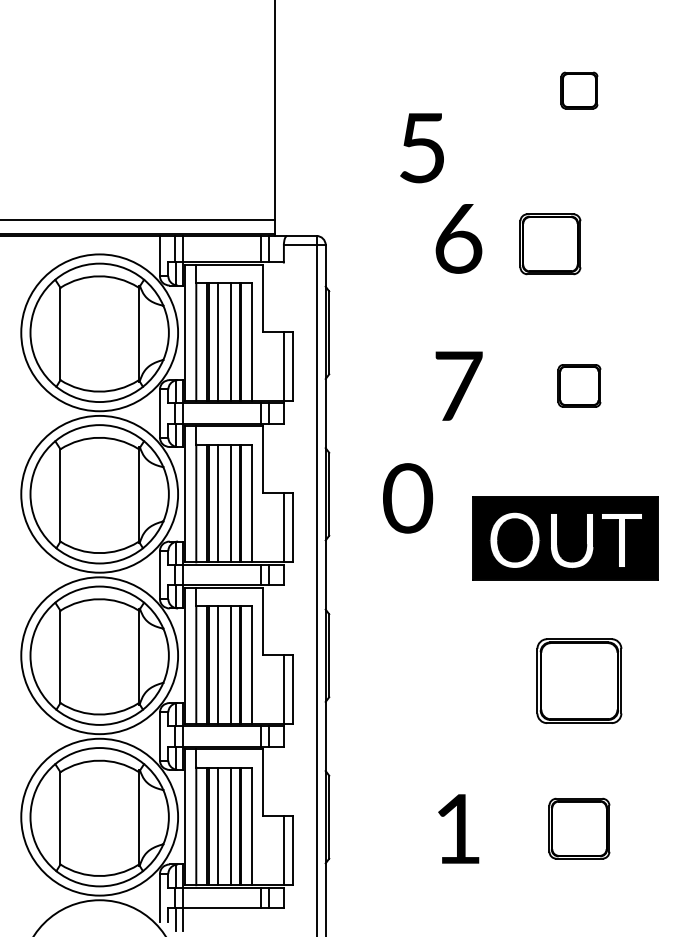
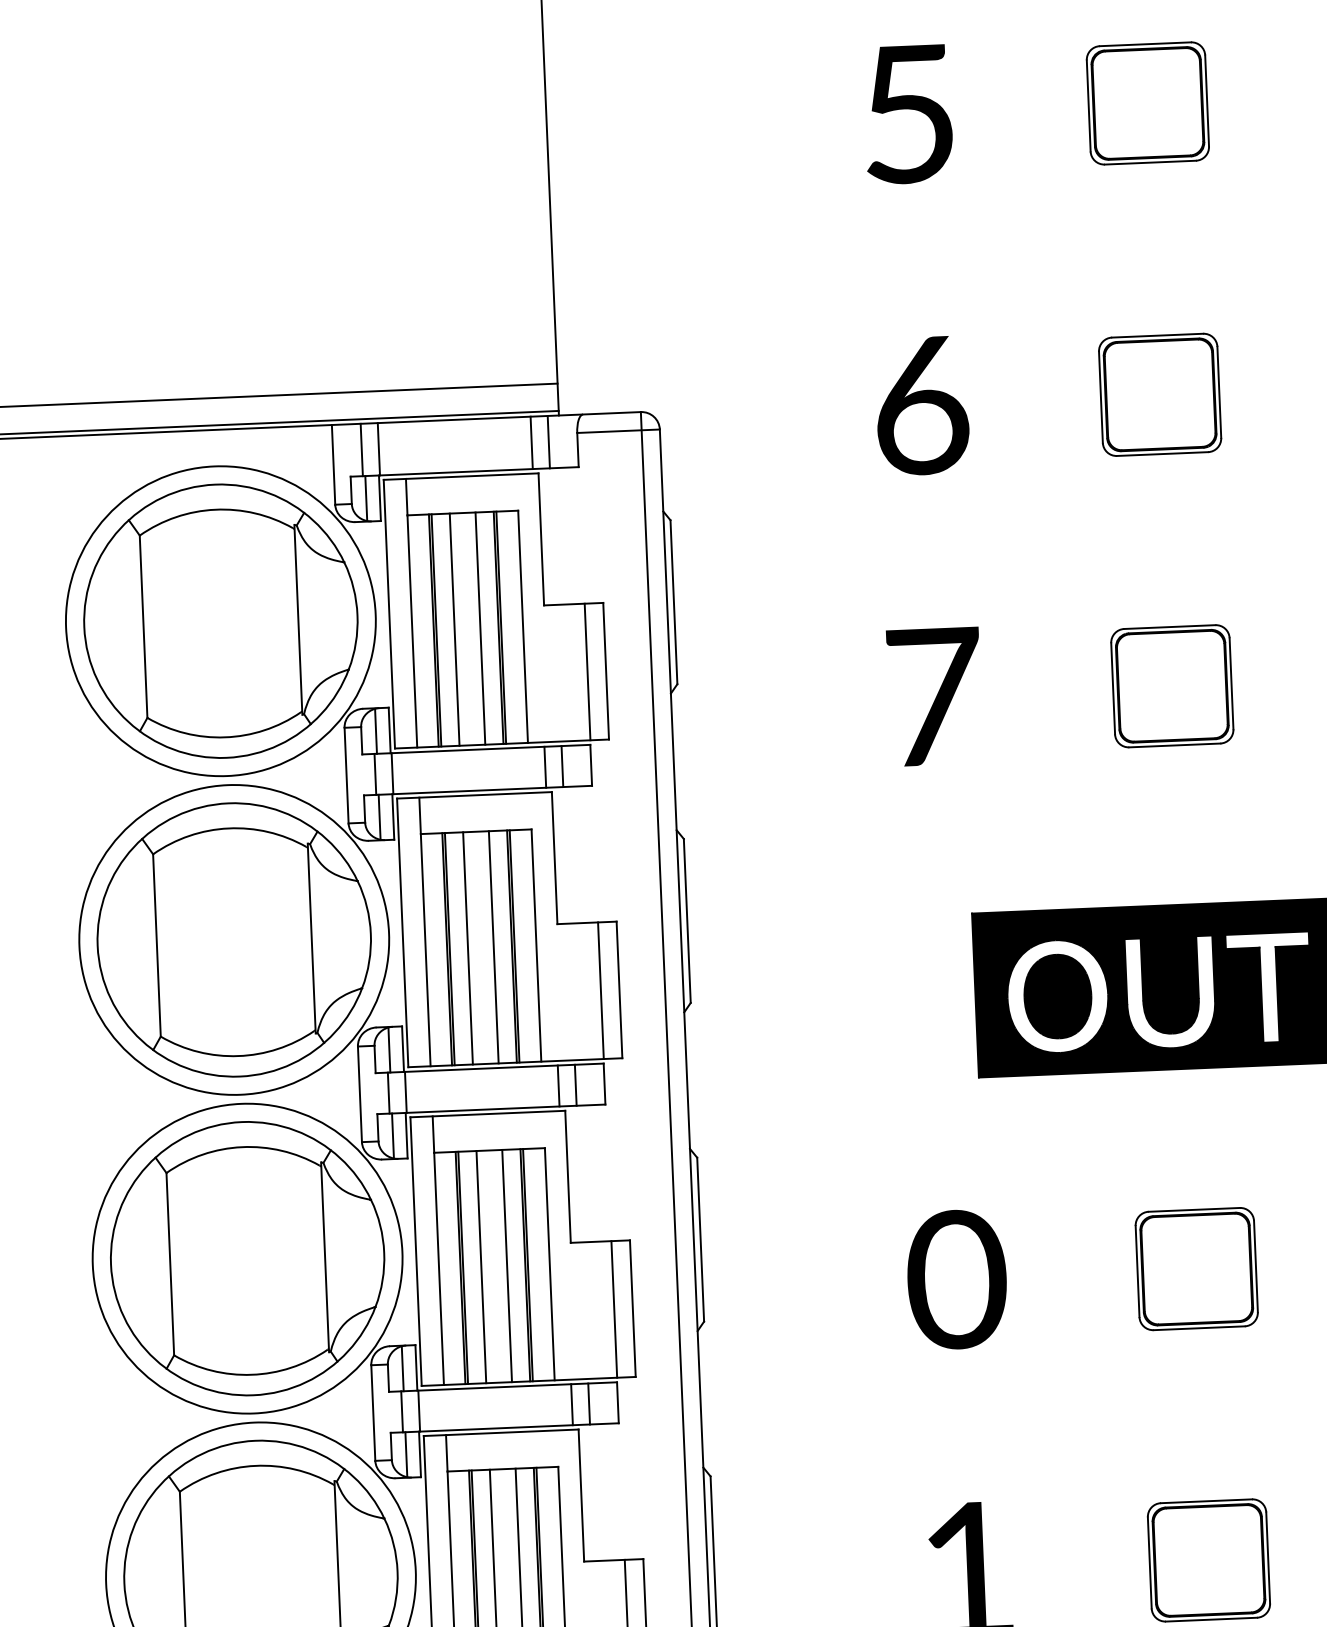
part: (579, 90) -> (1148, 103), size x1.67
text: (421, 148) -> (907, 115), moved
part: (550, 244) -> (1160, 395), moved
part: (579, 385) -> (1172, 685), size x1.43
text: (408, 498) -> (958, 1279), moved
part: (579, 680) -> (1196, 1267), size x0.71

